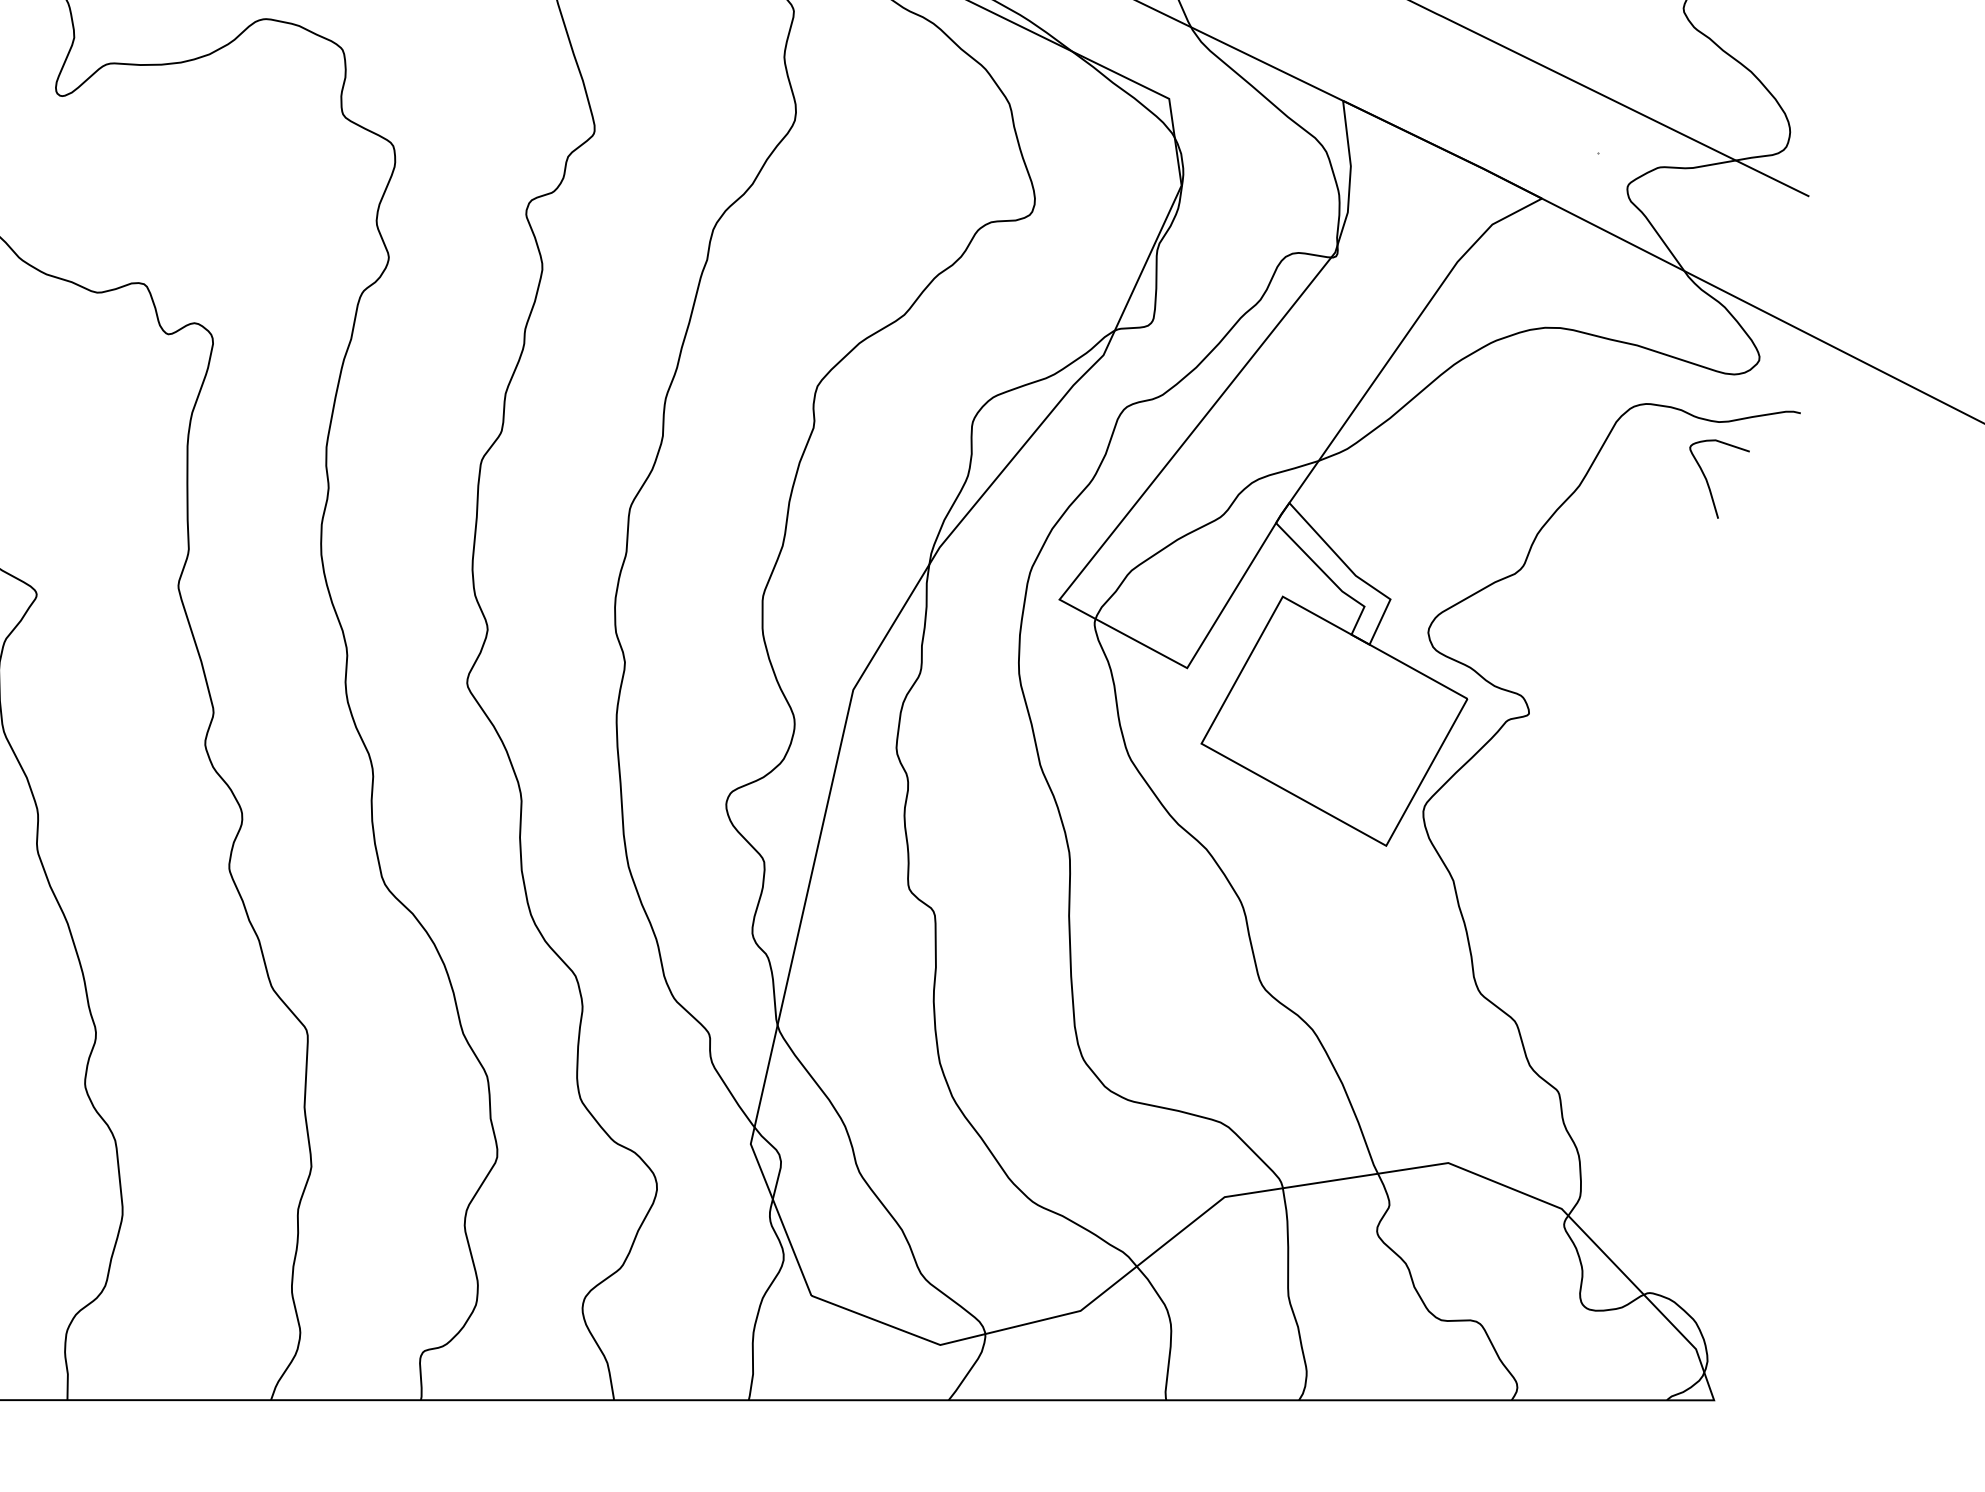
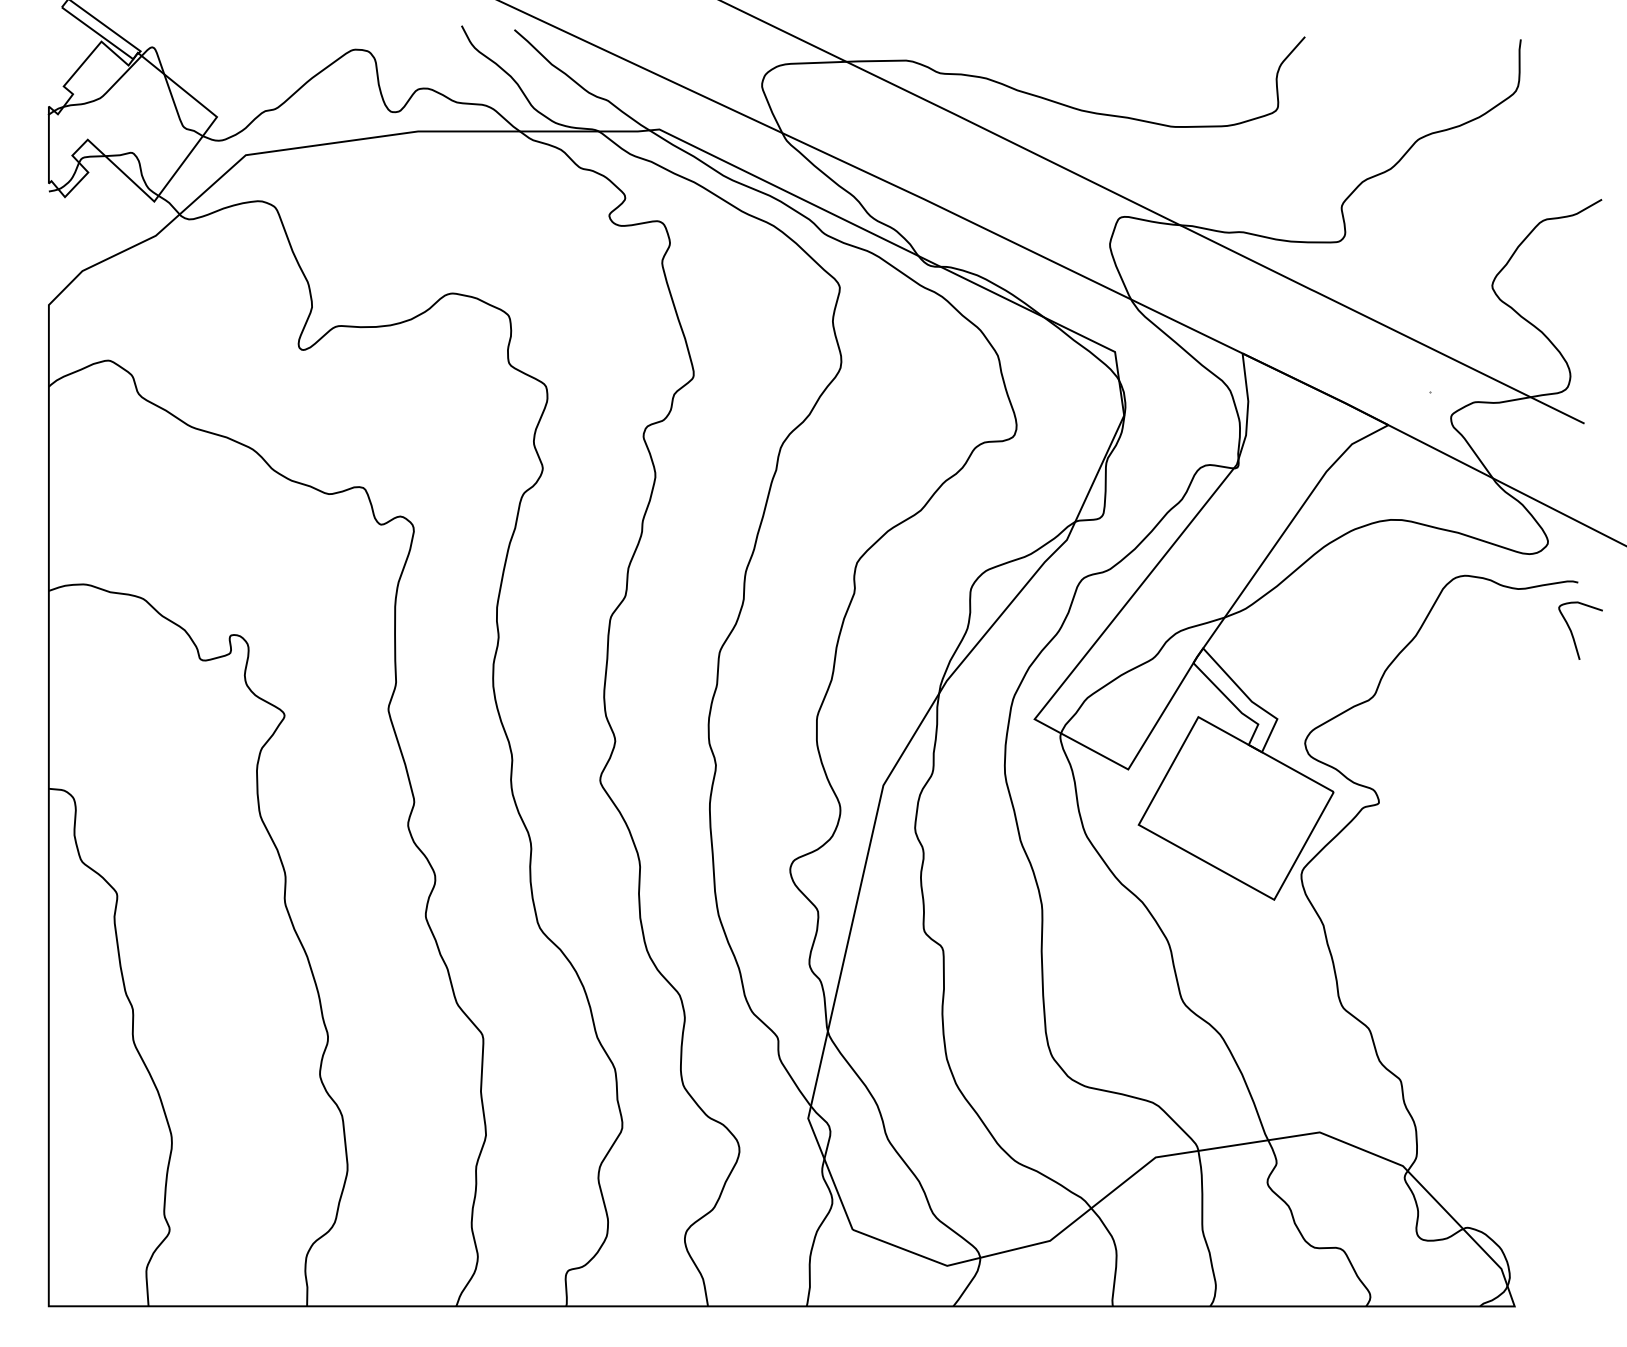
curve: (1709, 484) -> (1573, 634), moved

